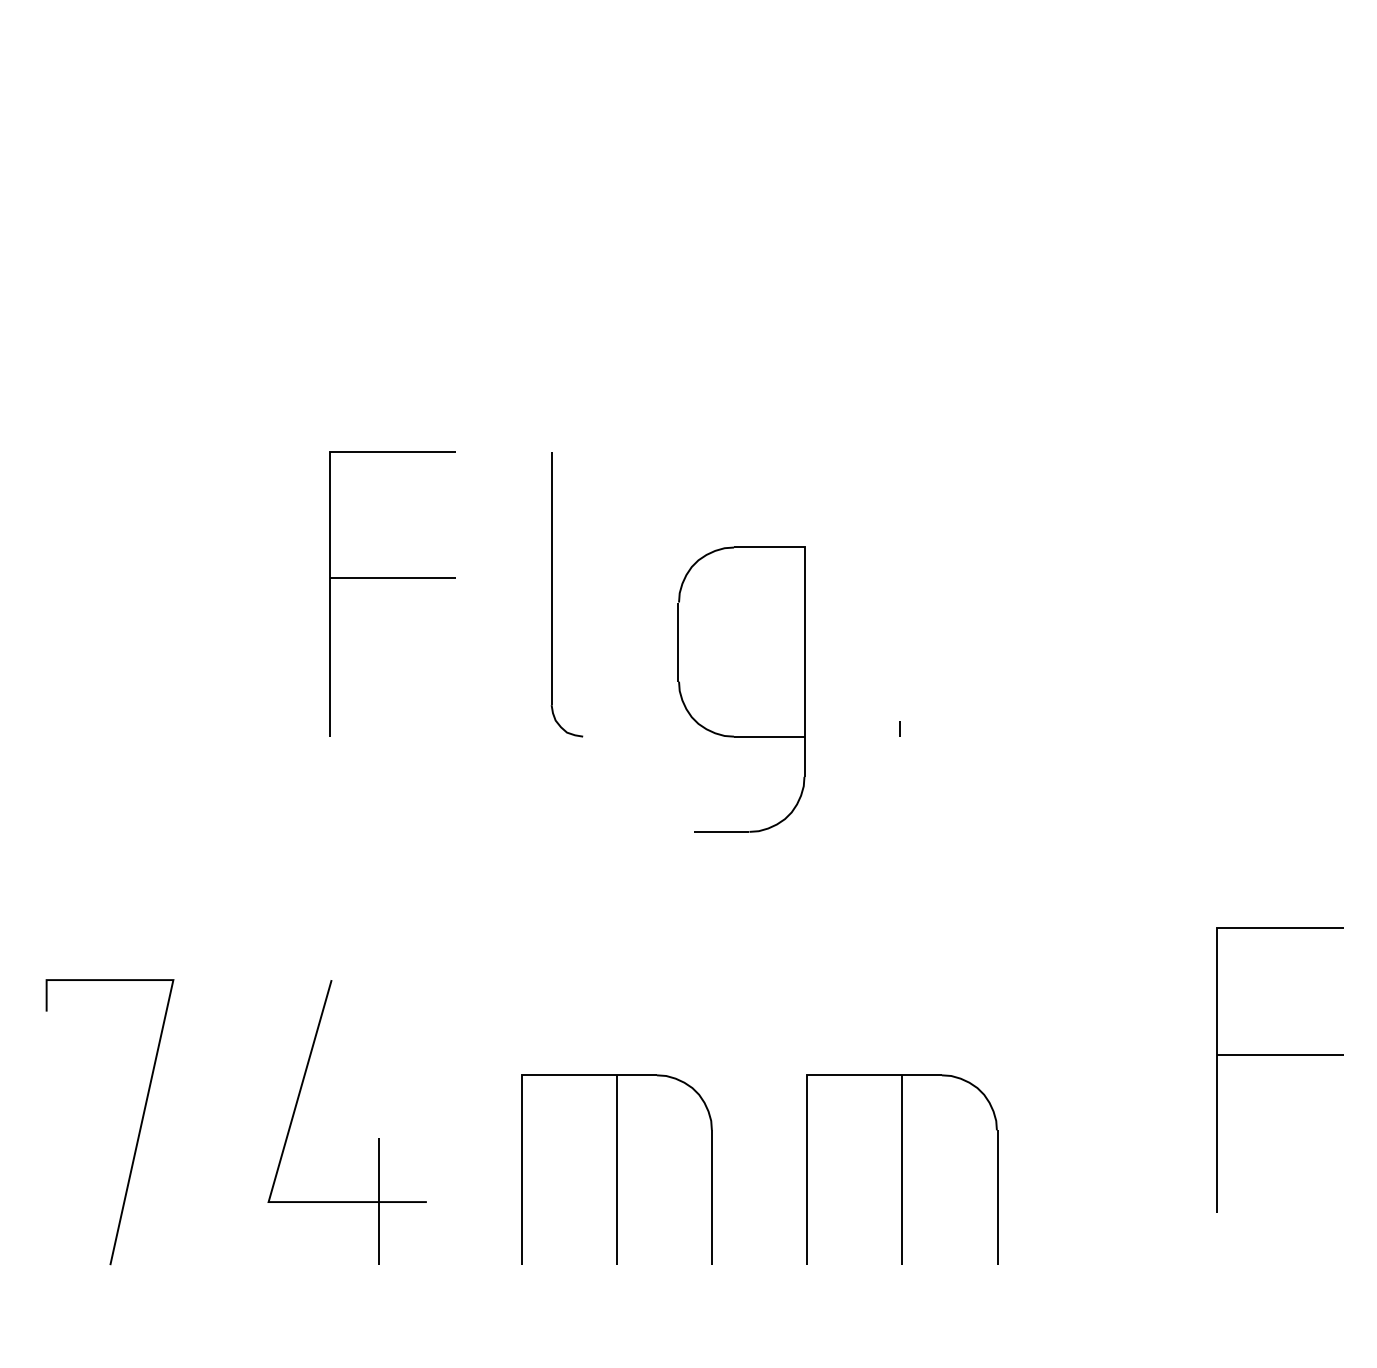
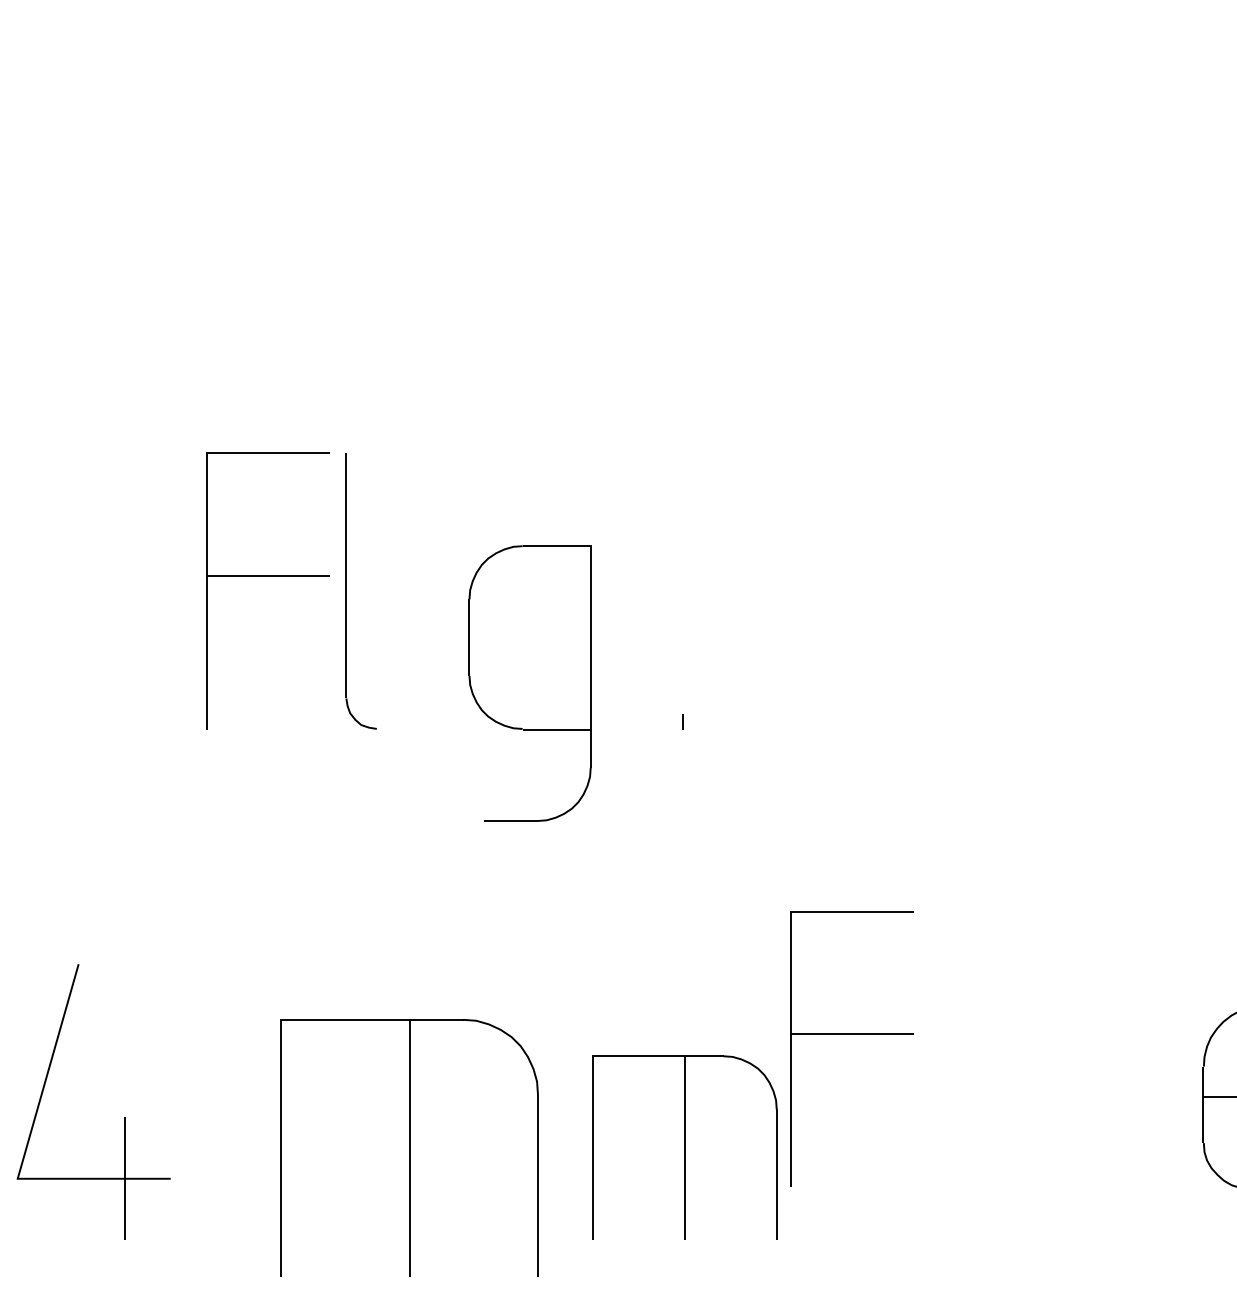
part: (392, 578) -> (267, 576), moved
part: (1279, 1055) -> (851, 1035), moved
part: (378, 1138) -> (123, 1117), moved
part: (616, 1169) -> (409, 1147), size x1.4

